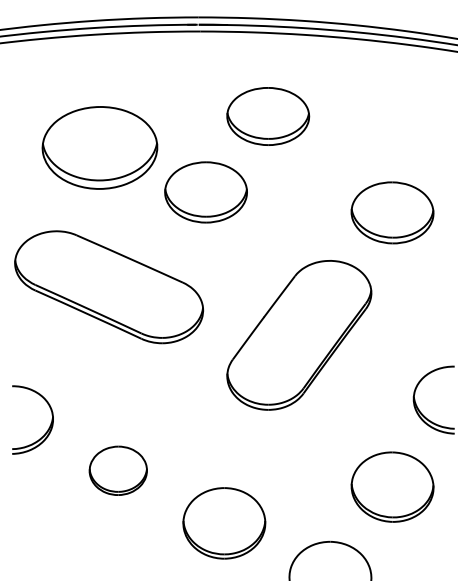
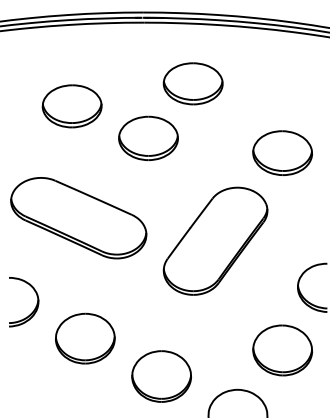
part: (99, 147) -> (71, 106), size x0.71
part: (109, 287) -> (79, 218), moved
part: (118, 470) -> (85, 338), size x1.43

